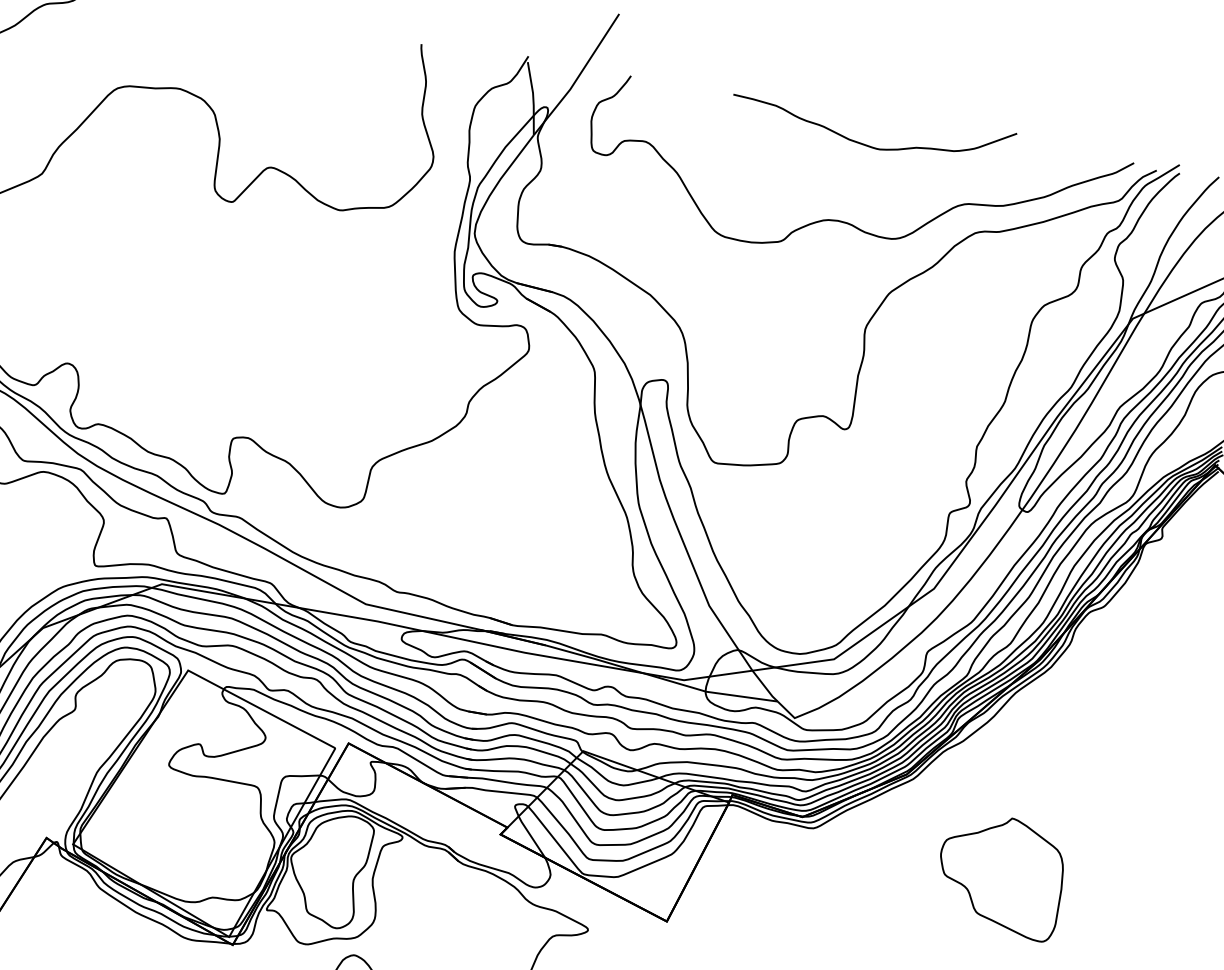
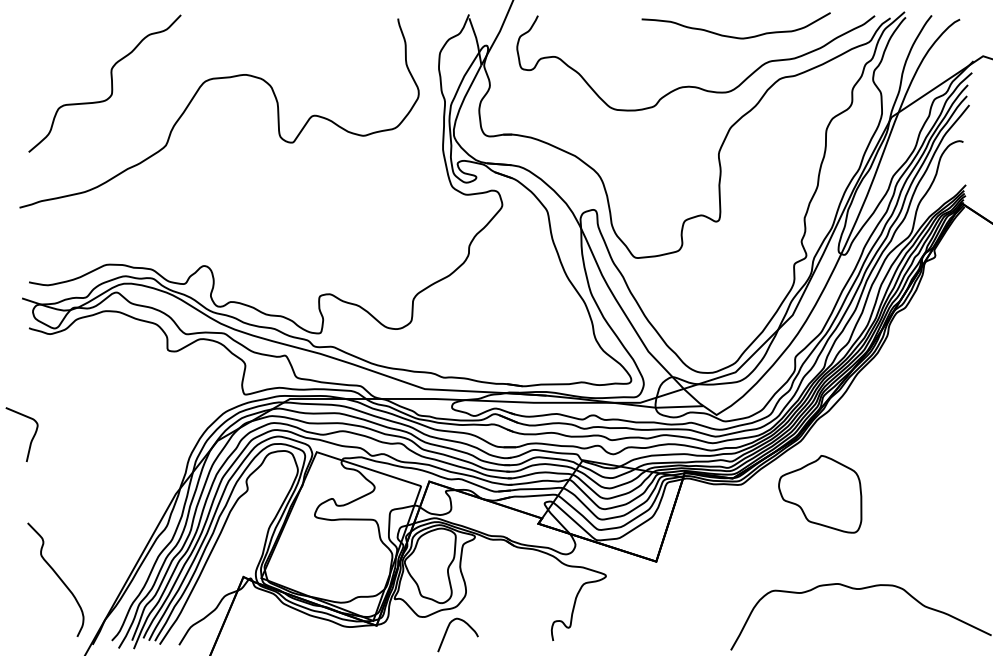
curve: (869, 144) -> (735, 36), moved
part: (1000, 875) -> (820, 494), moved

